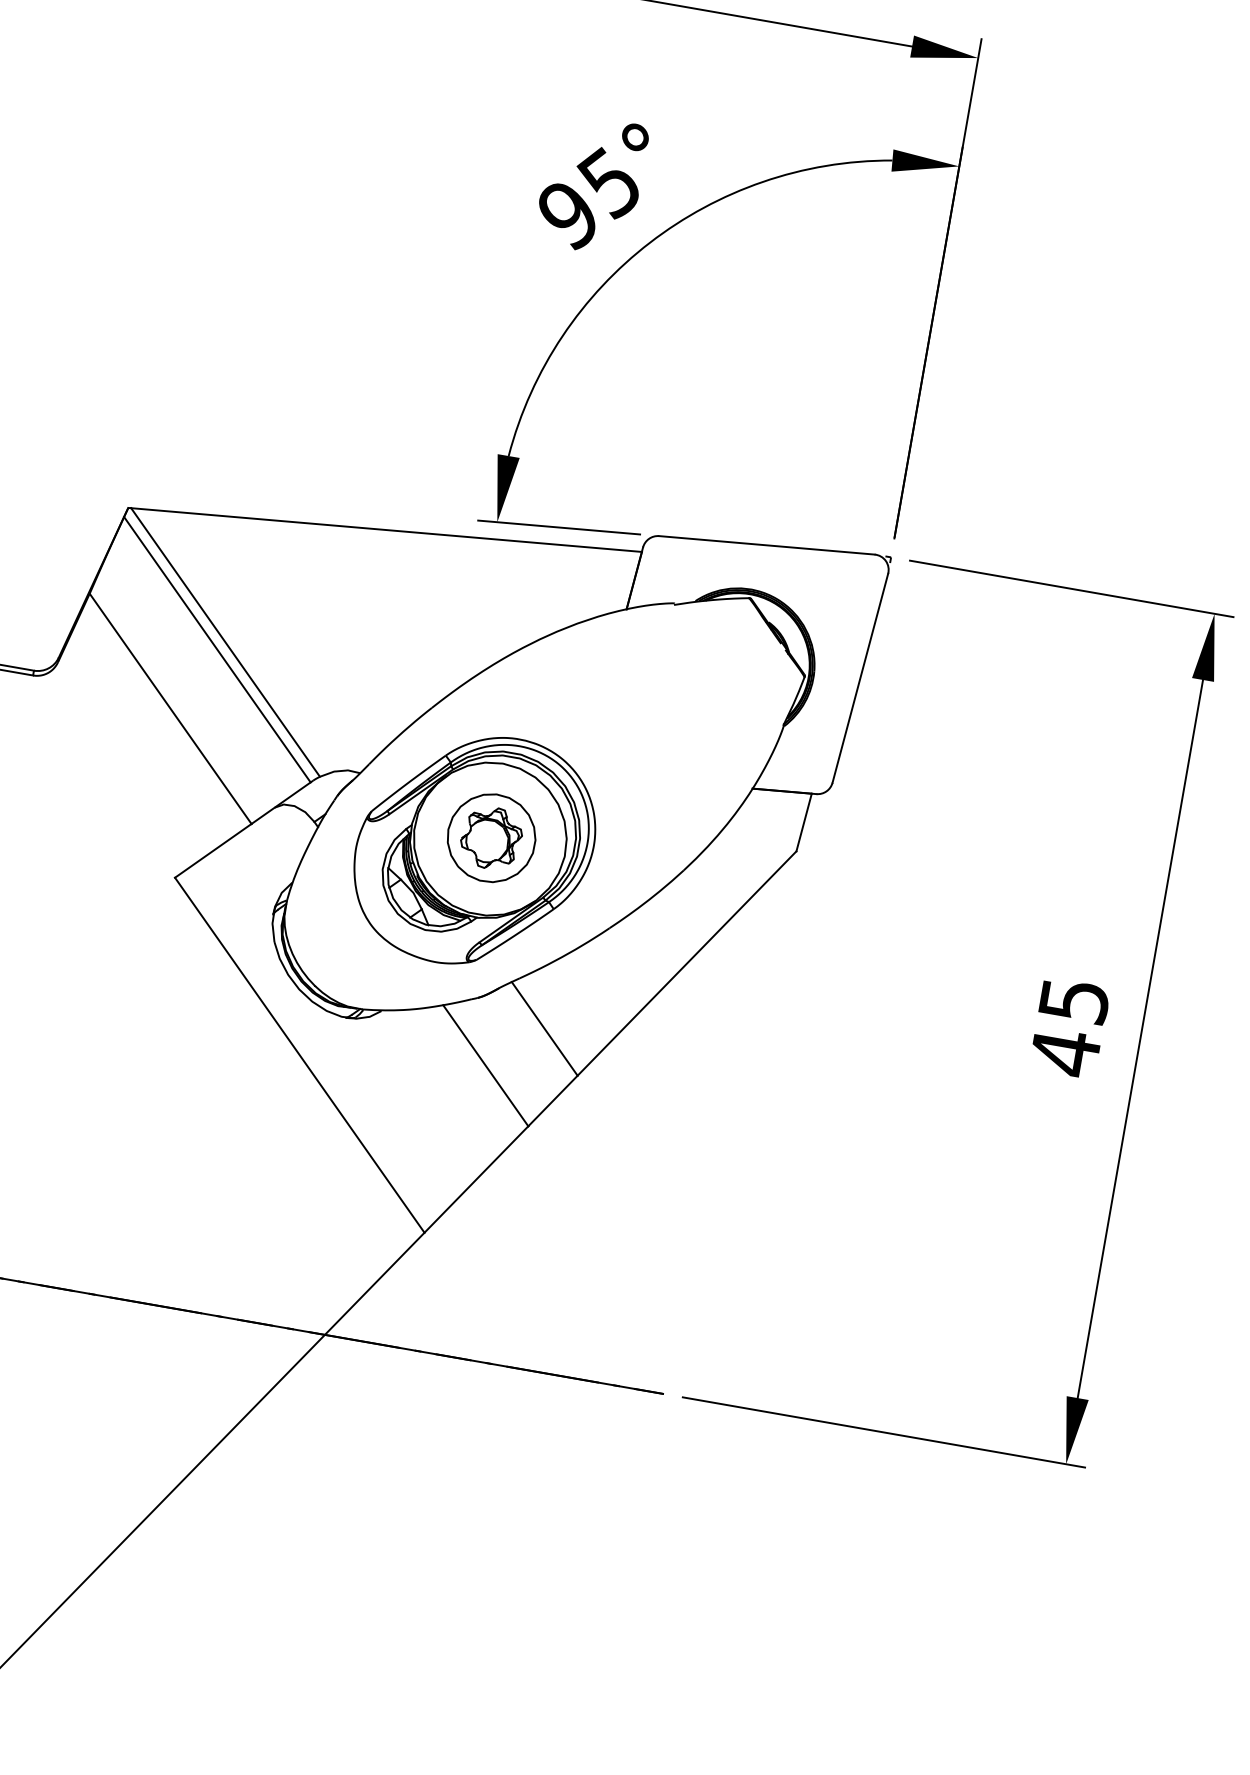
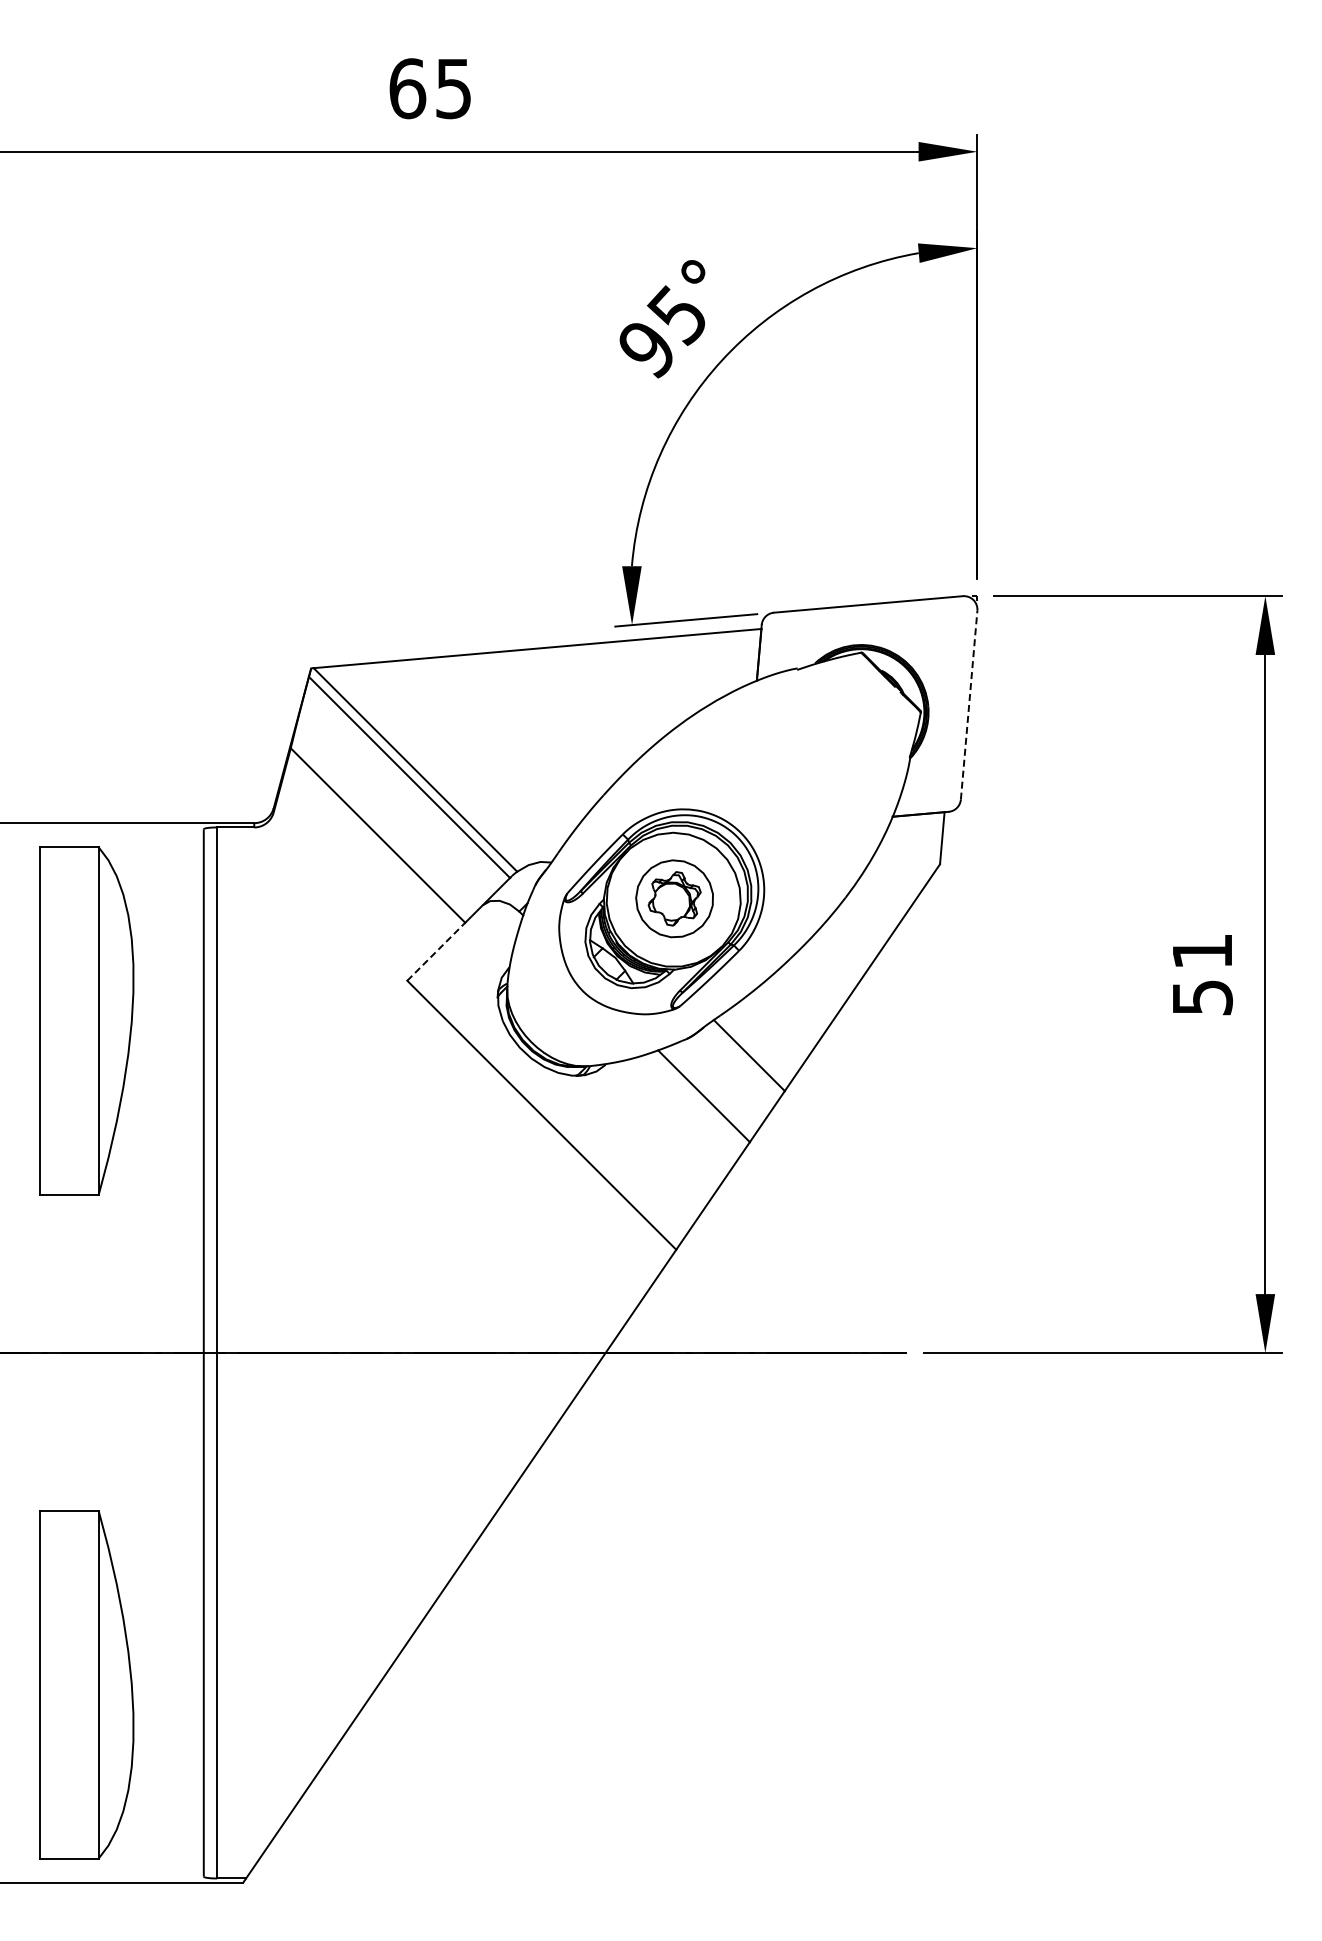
line: (860, 678) -> (969, 705), solid -> dashed
line: (213, 850) -> (436, 951), solid -> dashed
text: (1069, 1027) -> (1202, 975), 45 -> 51

